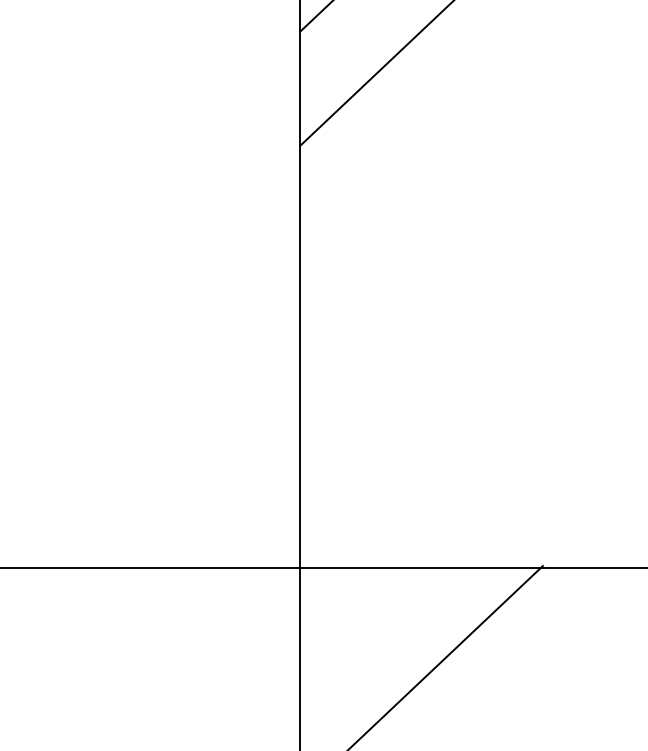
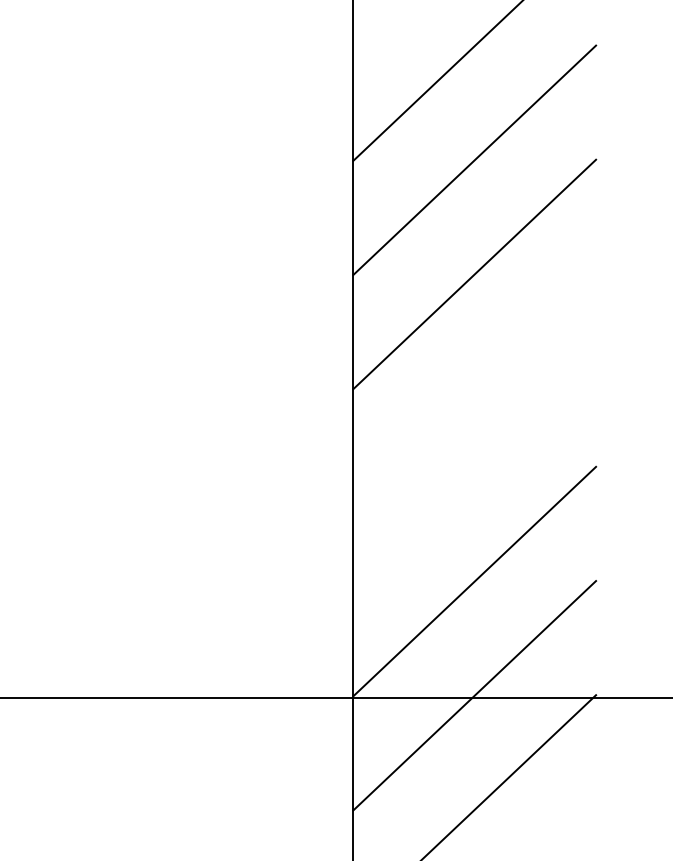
line: (421, 145) -> (474, 274), added
line: (421, 452) -> (474, 581), added
line: (421, 566) -> (474, 695), added

